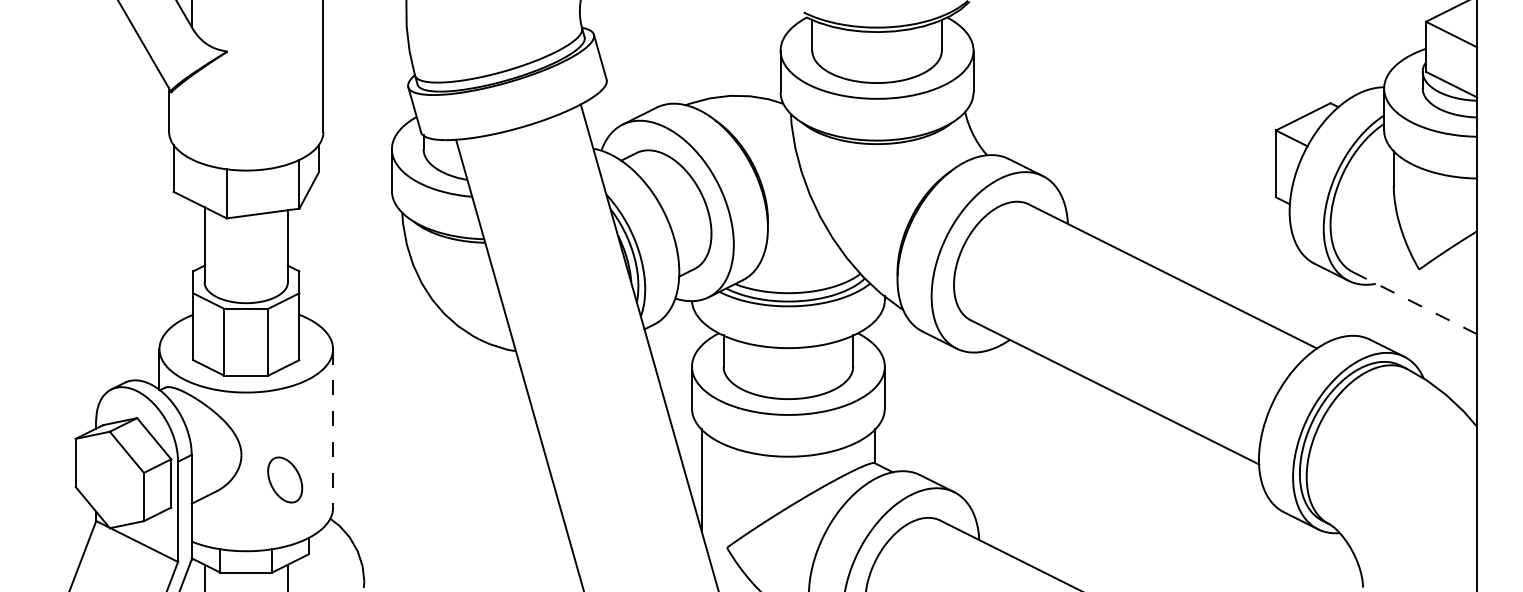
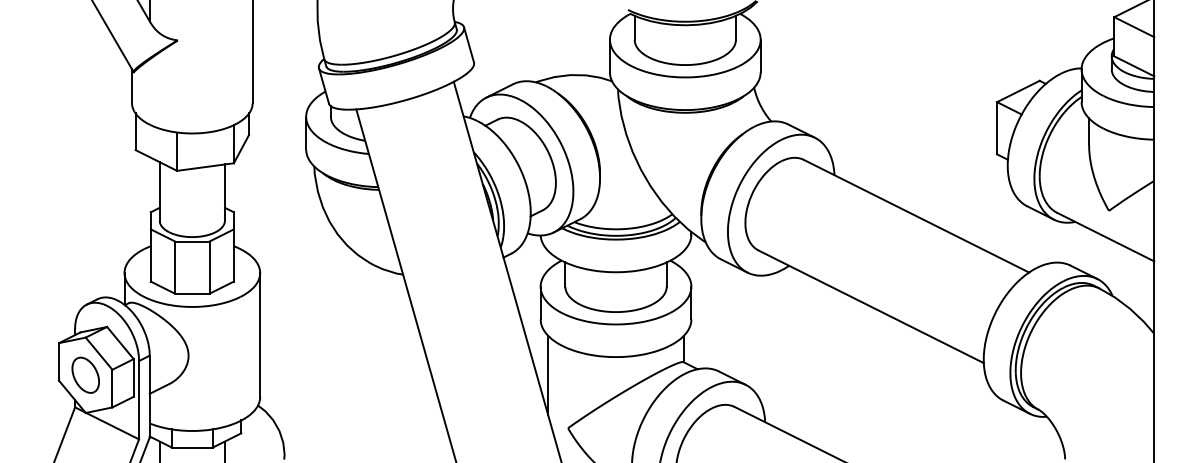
line: (1414, 302) -> (1105, 236), dashed -> solid
line: (333, 429) -> (260, 335), dashed -> solid
part: (284, 478) -> (85, 374), moved

